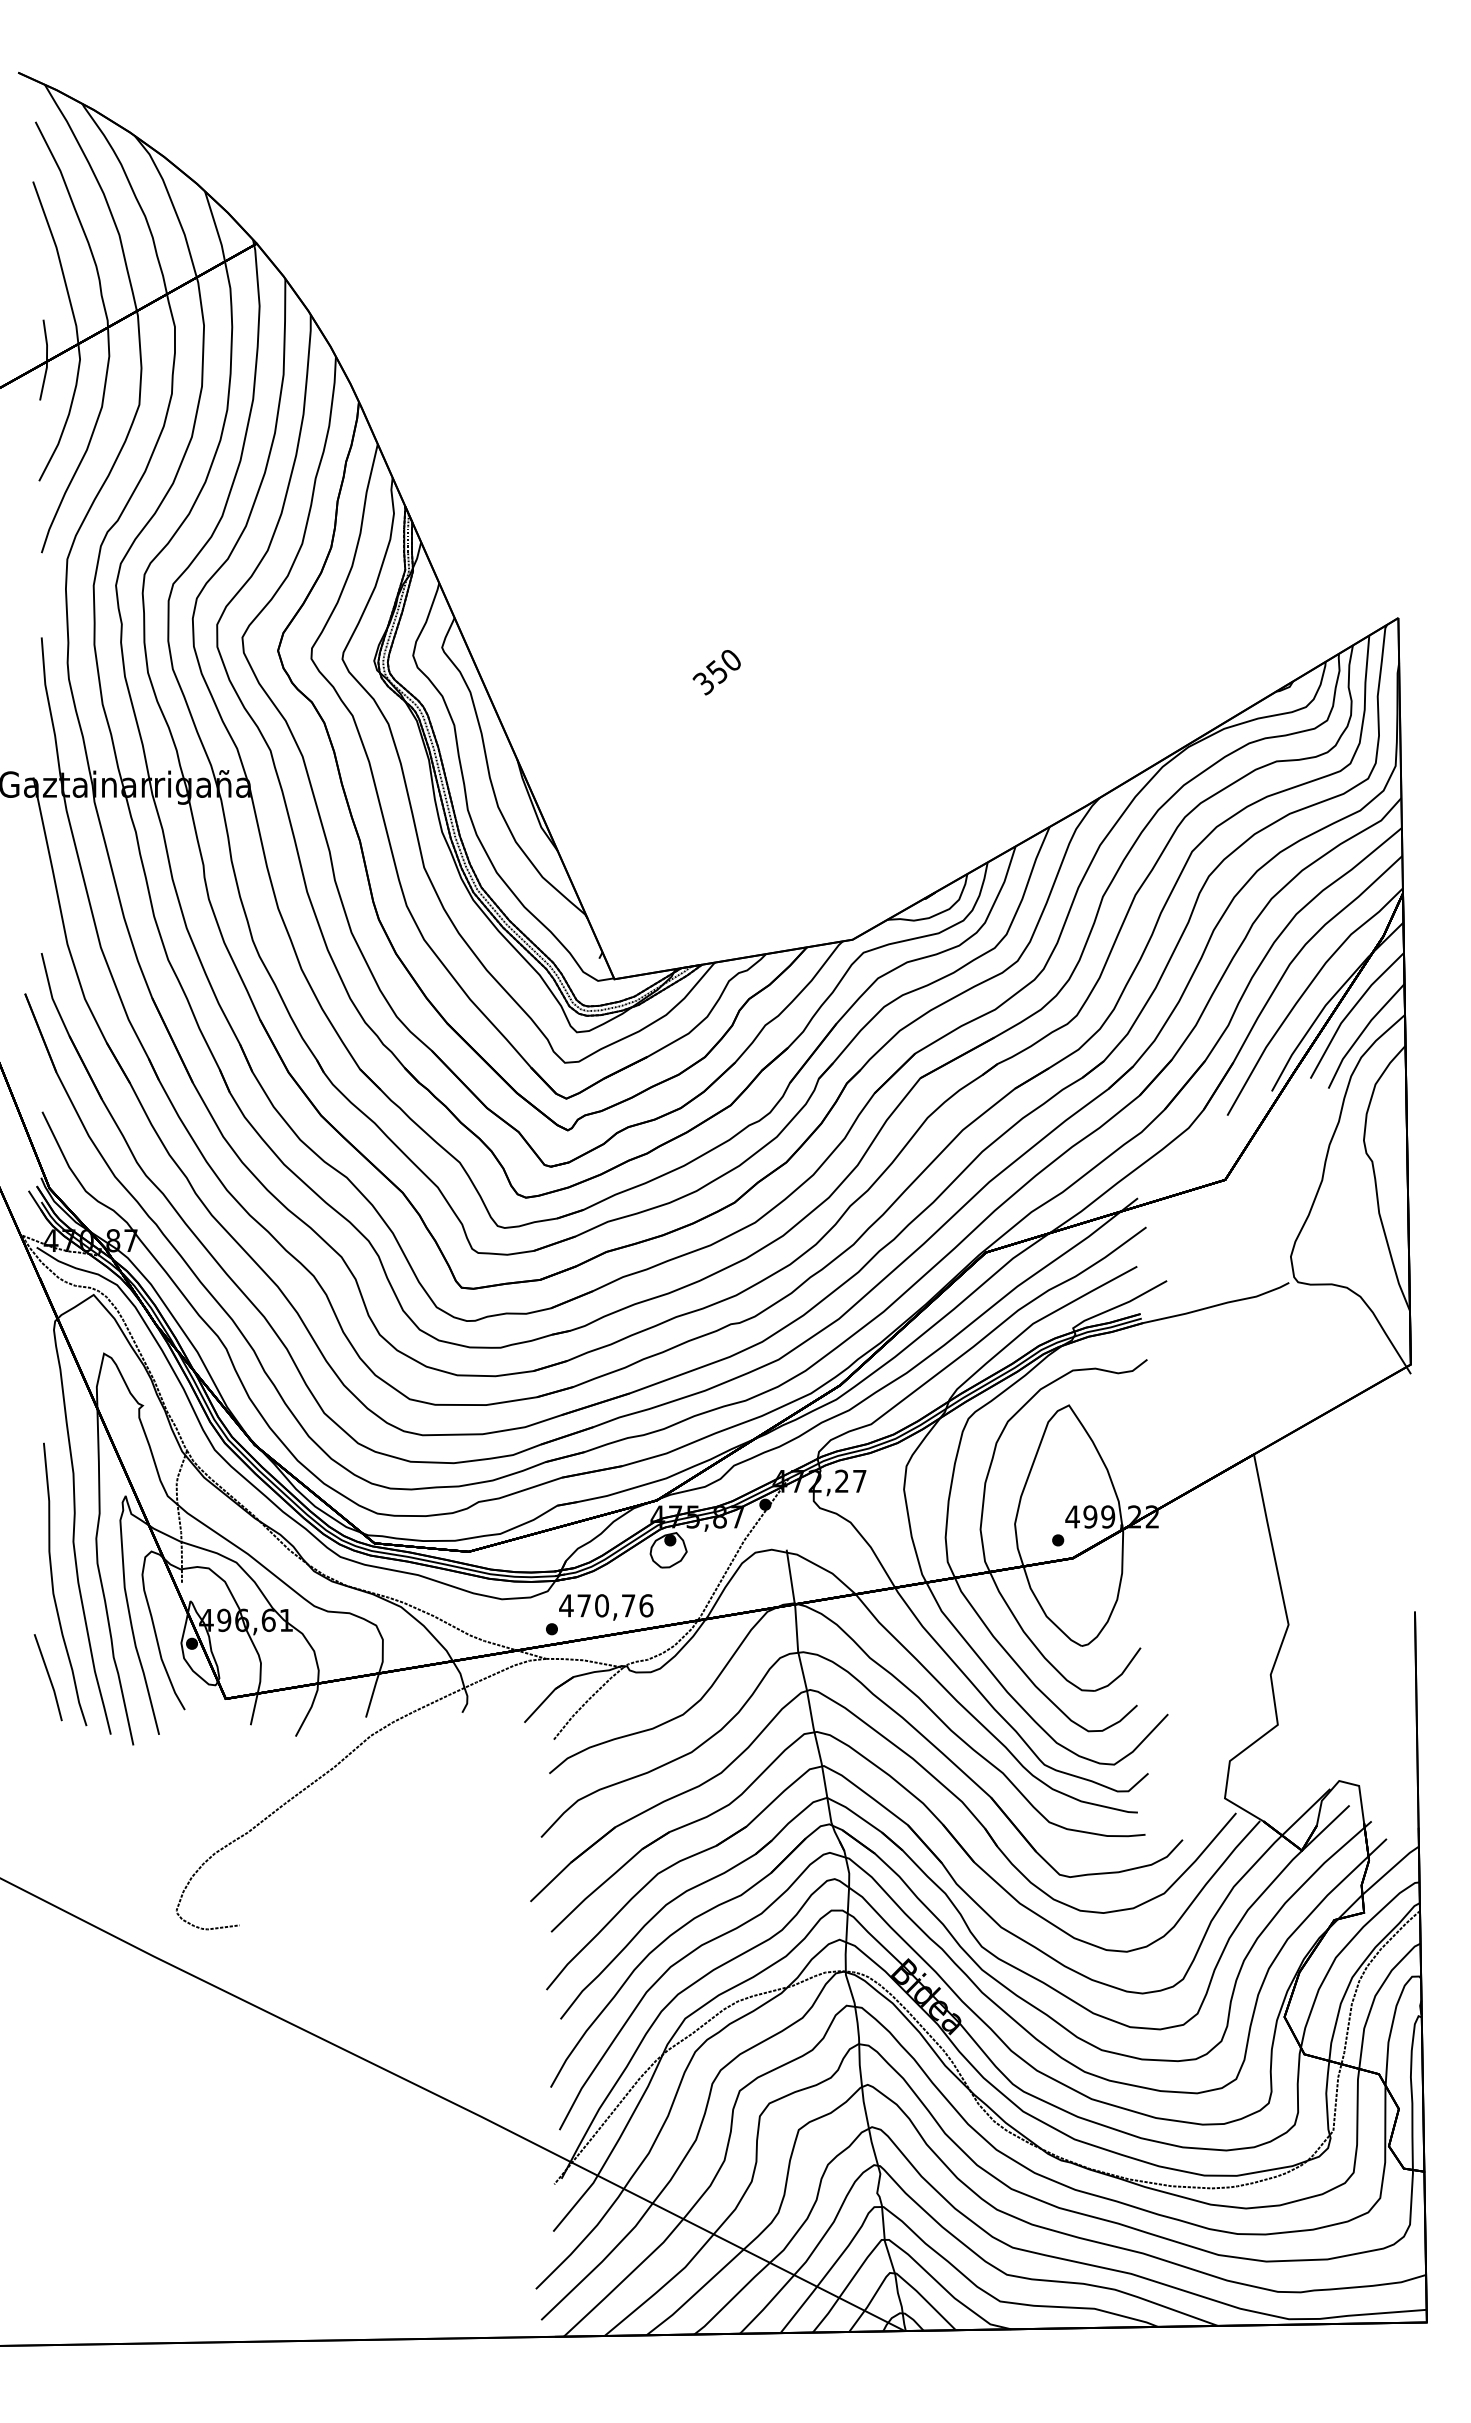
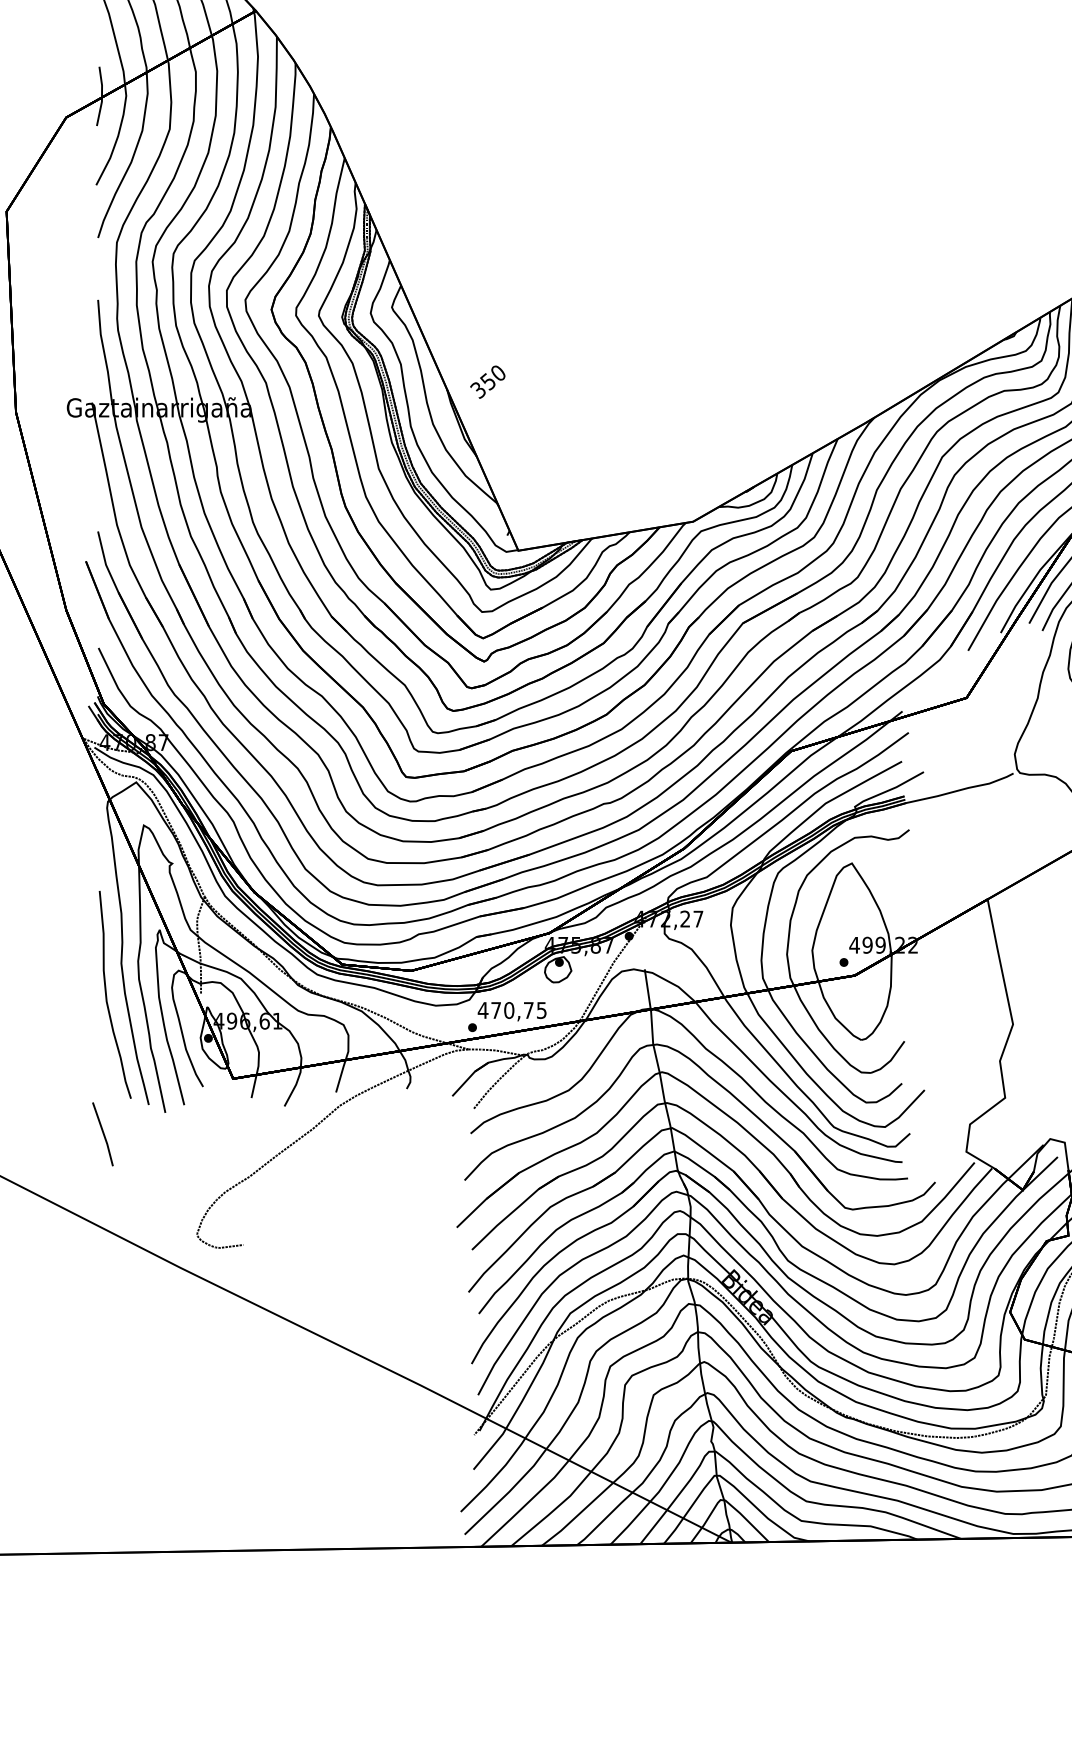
text: (716, 672) -> (487, 382), moved
text: (646, 1605) -> (541, 1010), 470,76 -> 470,75
line: (48, 1677) -> (103, 1134), moved

